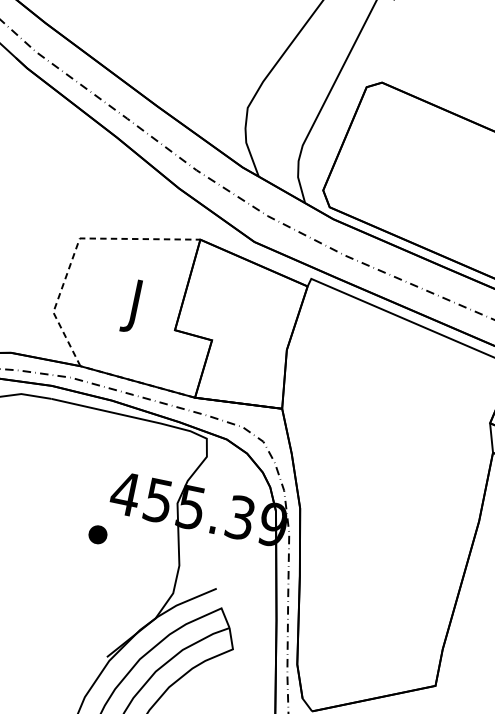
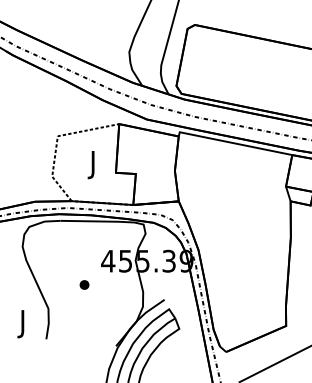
part: (98, 533) -> (84, 284), moved

